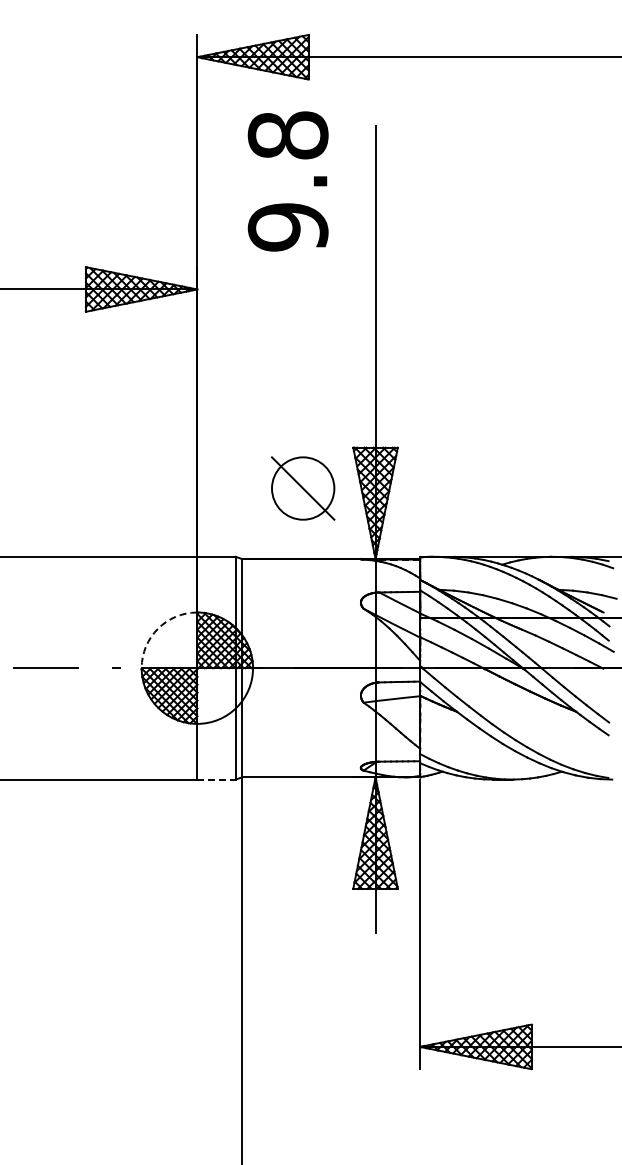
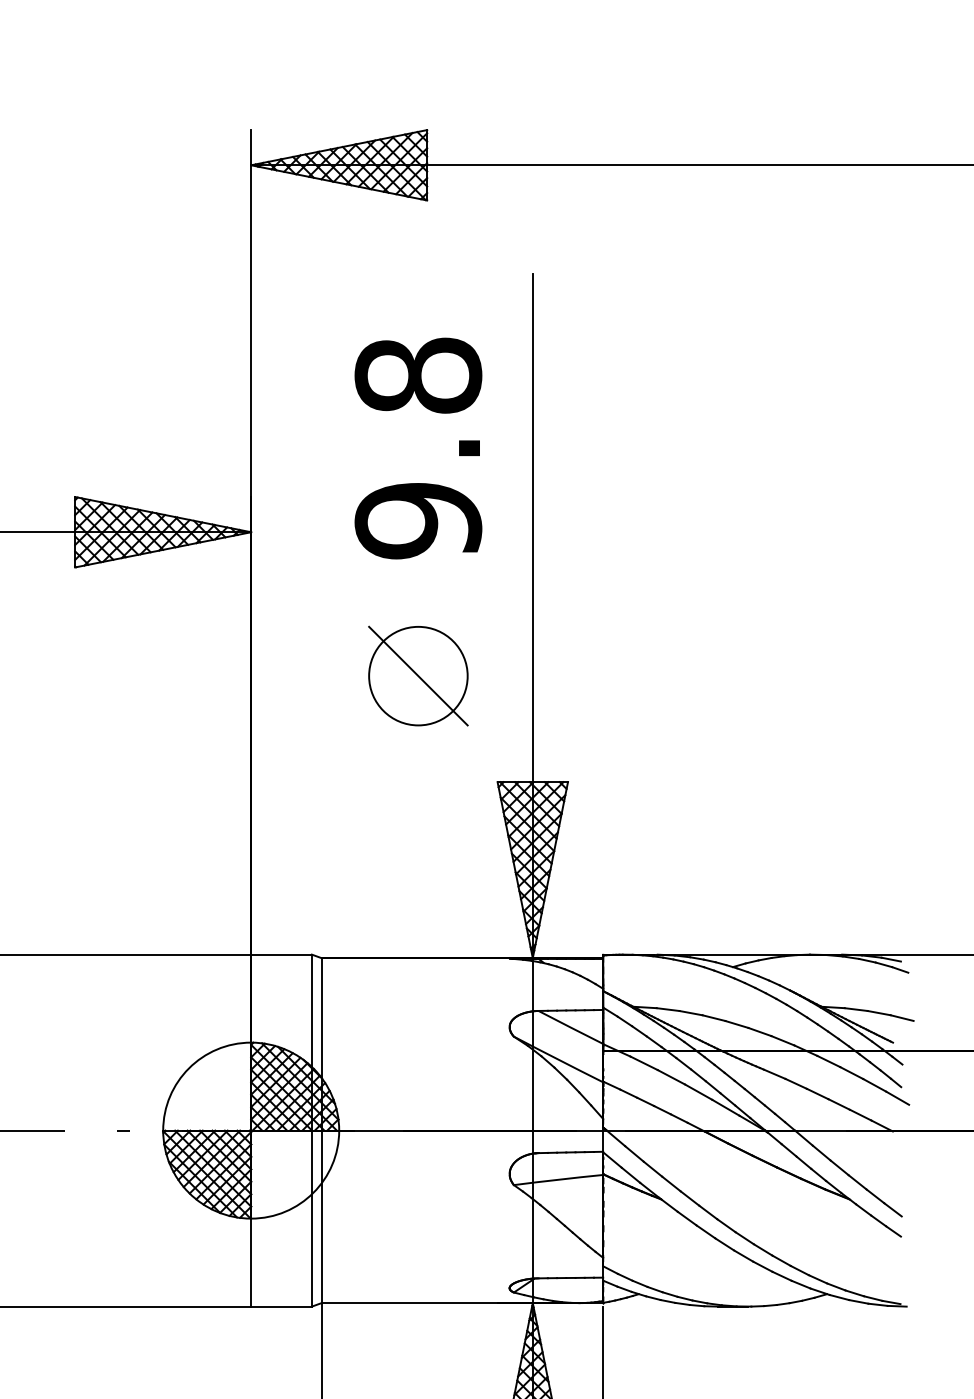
text: (287, 181) -> (417, 448), moved
part: (302, 488) -> (417, 676), moved
arc: (157, 628) -> (188, 1067), dashed -> solid
line: (217, 779) -> (283, 1306), dashed -> solid

